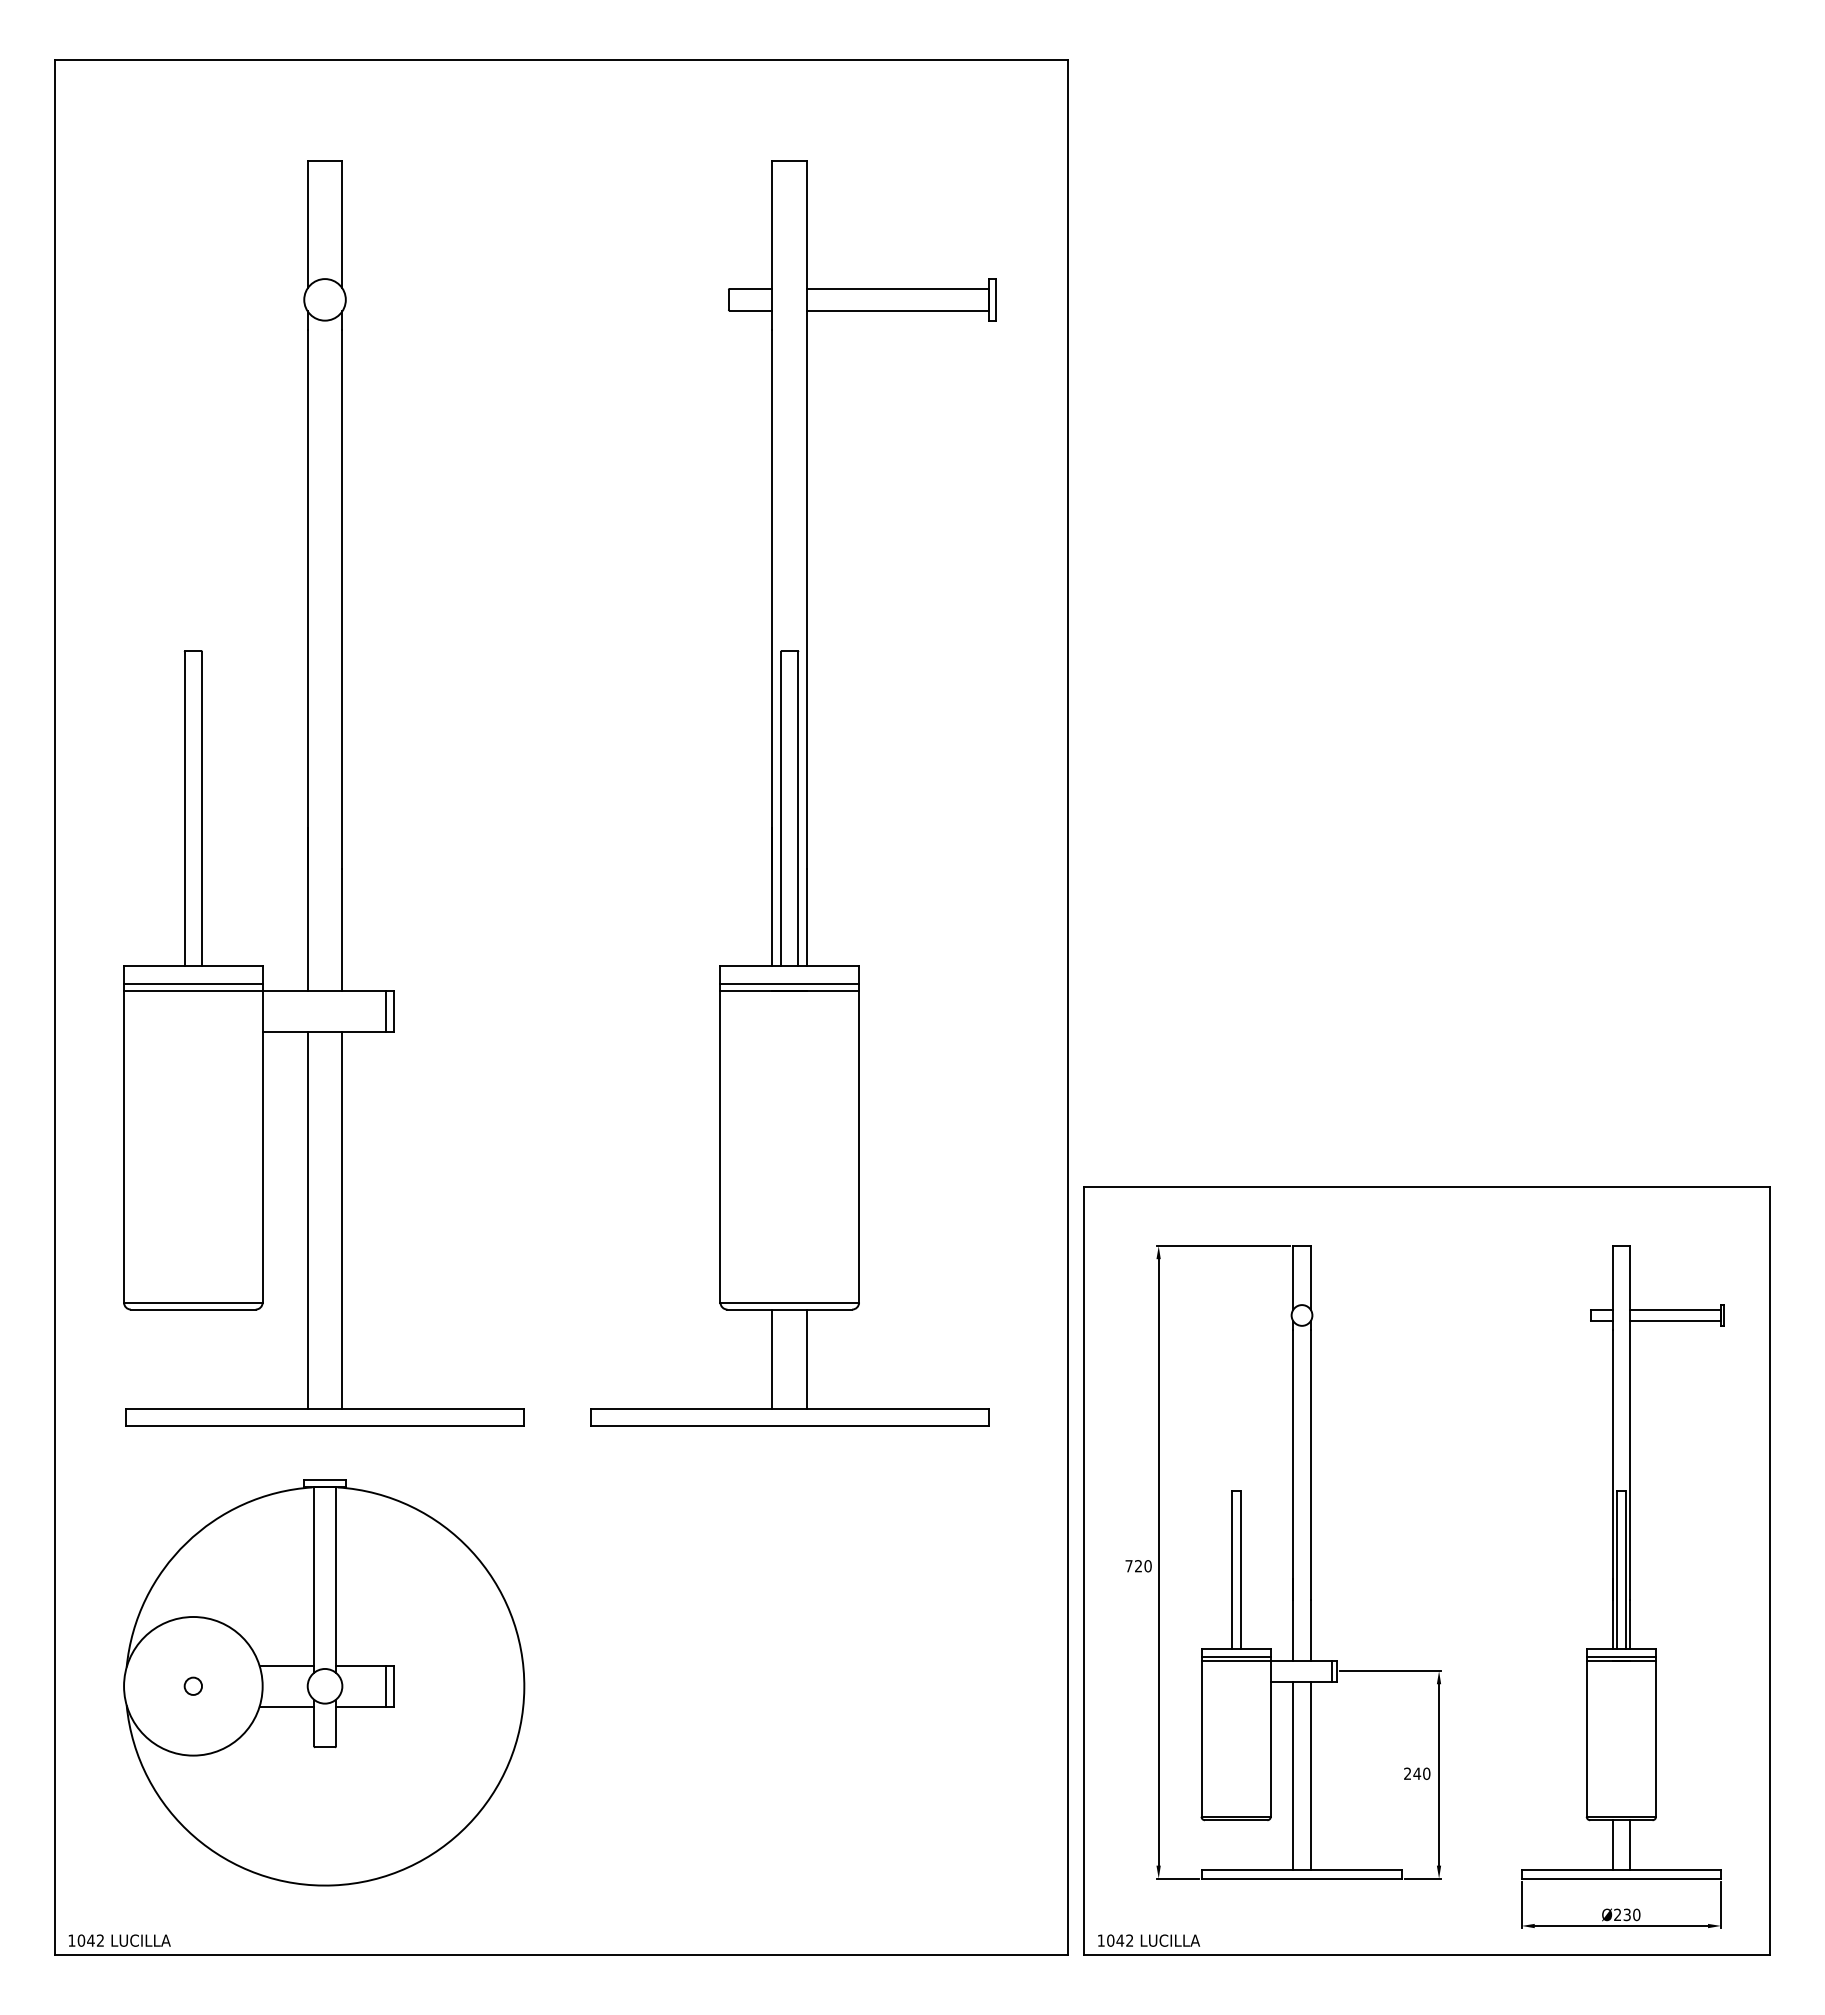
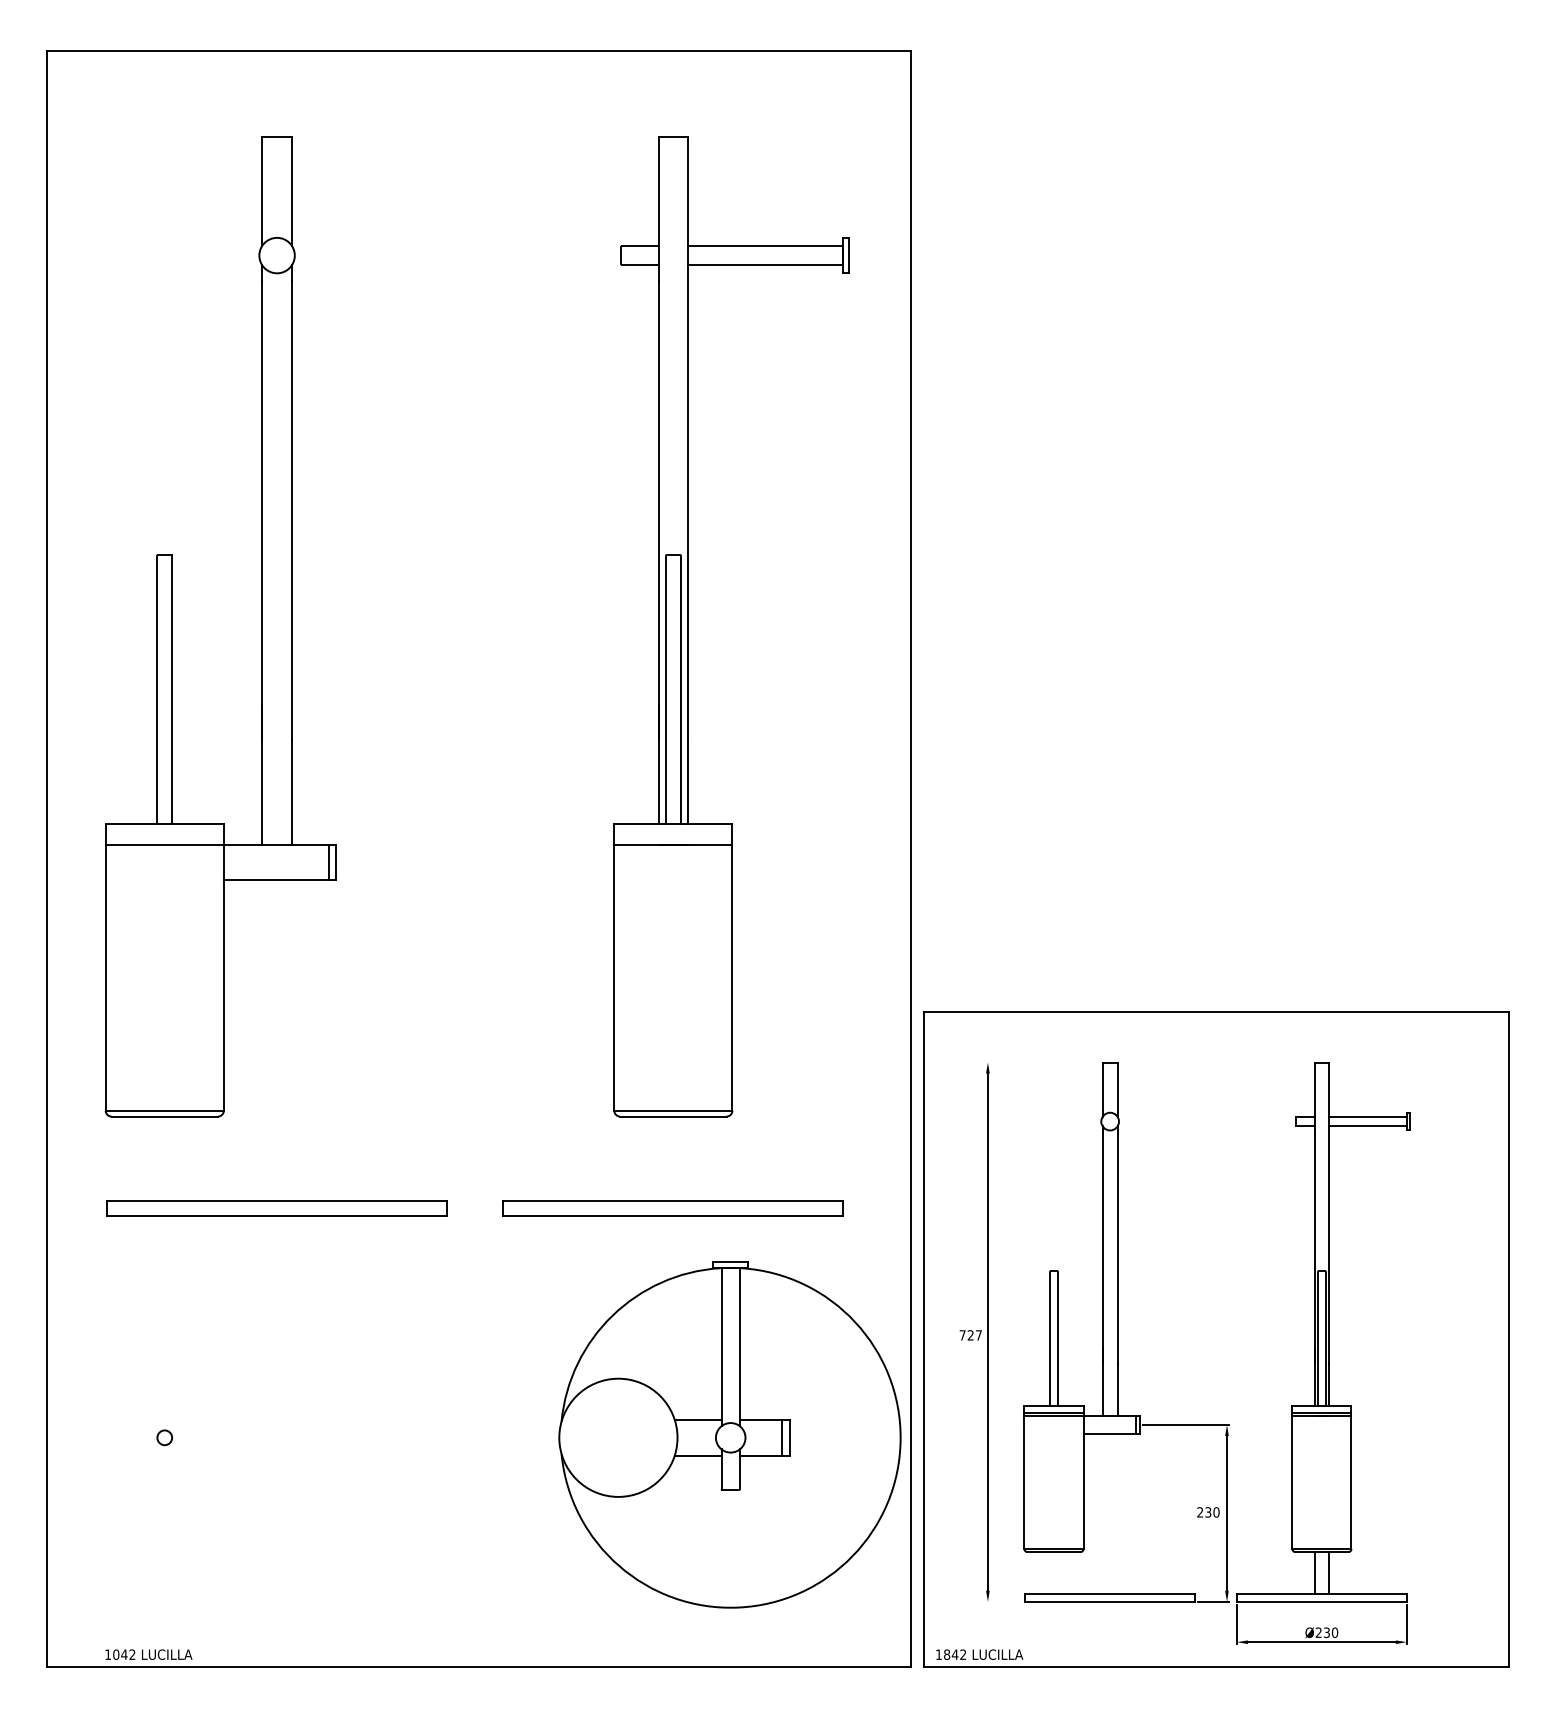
line: (193, 983) -> (164, 838), removed
line: (789, 983) -> (673, 838), removed
line: (307, 1220) -> (262, 1040), removed
line: (342, 1220) -> (291, 1040), removed
line: (1222, 1246) -> (1042, 1062), removed
line: (772, 1358) -> (658, 1158), removed
line: (807, 1358) -> (688, 1158), removed
text: (1147, 1566) -> (978, 1335), 720 -> 727
part: (1622, 1586) -> (1322, 1352), moved
part: (324, 1682) -> (730, 1434), moved
text: (1417, 1773) -> (1208, 1512), 240 -> 230
line: (1293, 1775) -> (1102, 1513), removed
line: (1310, 1775) -> (1117, 1513), removed
line: (1177, 1878) -> (1003, 1601), removed
text: (119, 1940) -> (148, 1654), moved
text: (1110, 1940) -> (946, 1654), 1042 -> 1842

